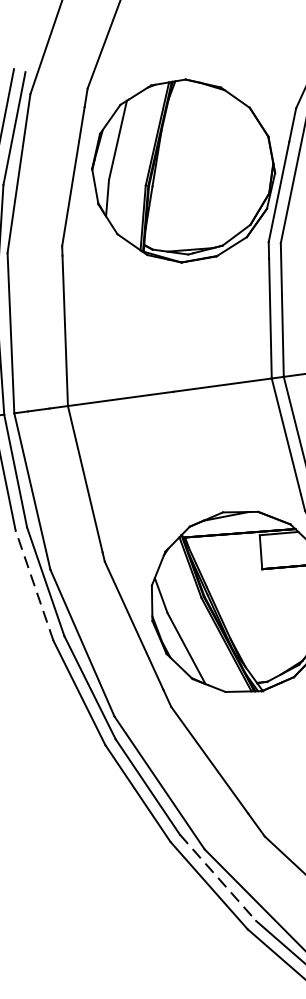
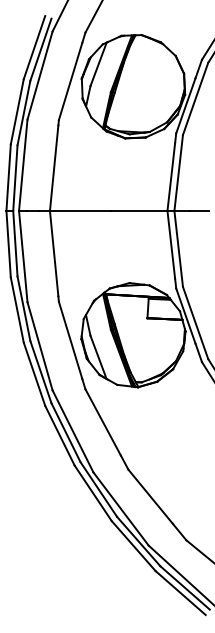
line: (34, 584) -> (17, 309), dashed -> solid
line: (217, 877) -> (98, 489), dashed -> solid

